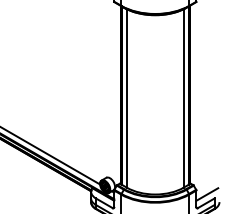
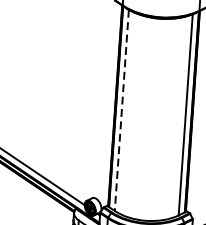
line: (126, 99) -> (121, 111), solid -> dashed

